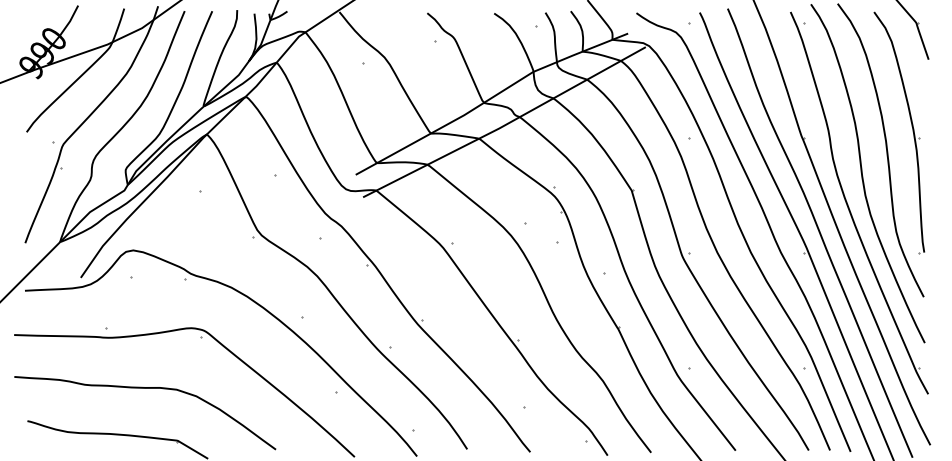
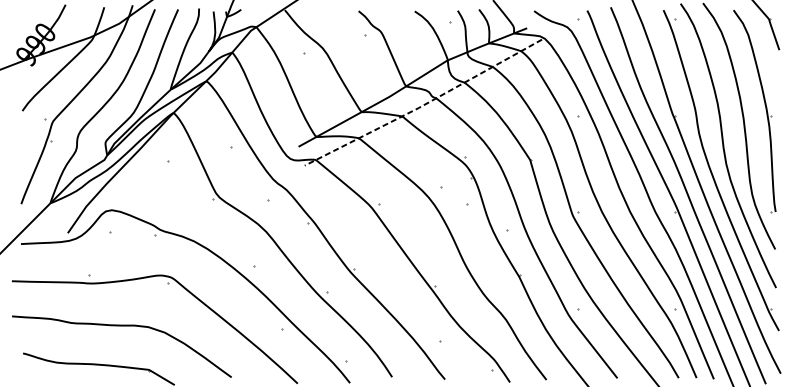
line: (505, 125) -> (424, 105), solid -> dashed

